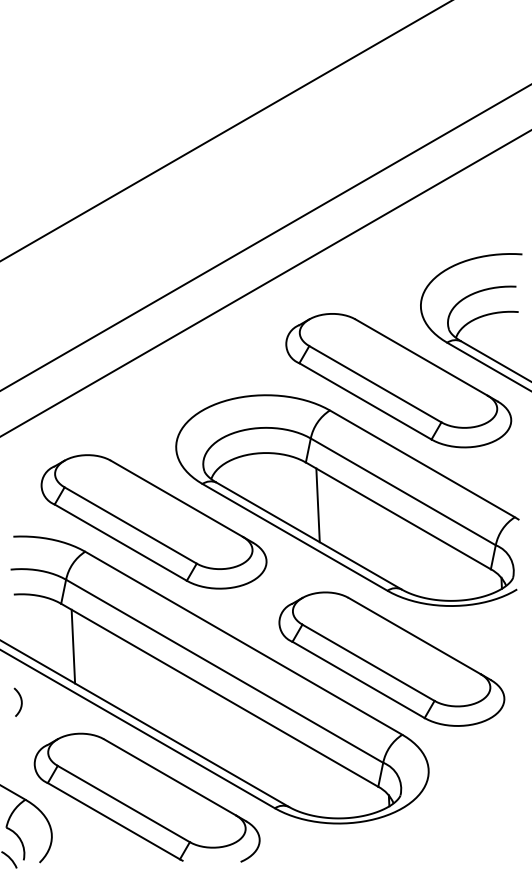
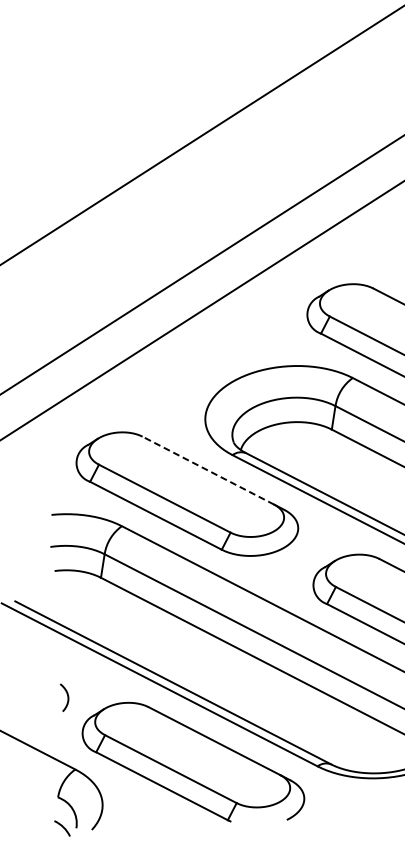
line: (176, 498) -> (207, 470), solid -> dashed
line: (317, 505) -> (345, 470), removed
line: (73, 646) -> (114, 618), removed
curve: (20, 701) -> (67, 696), moved

